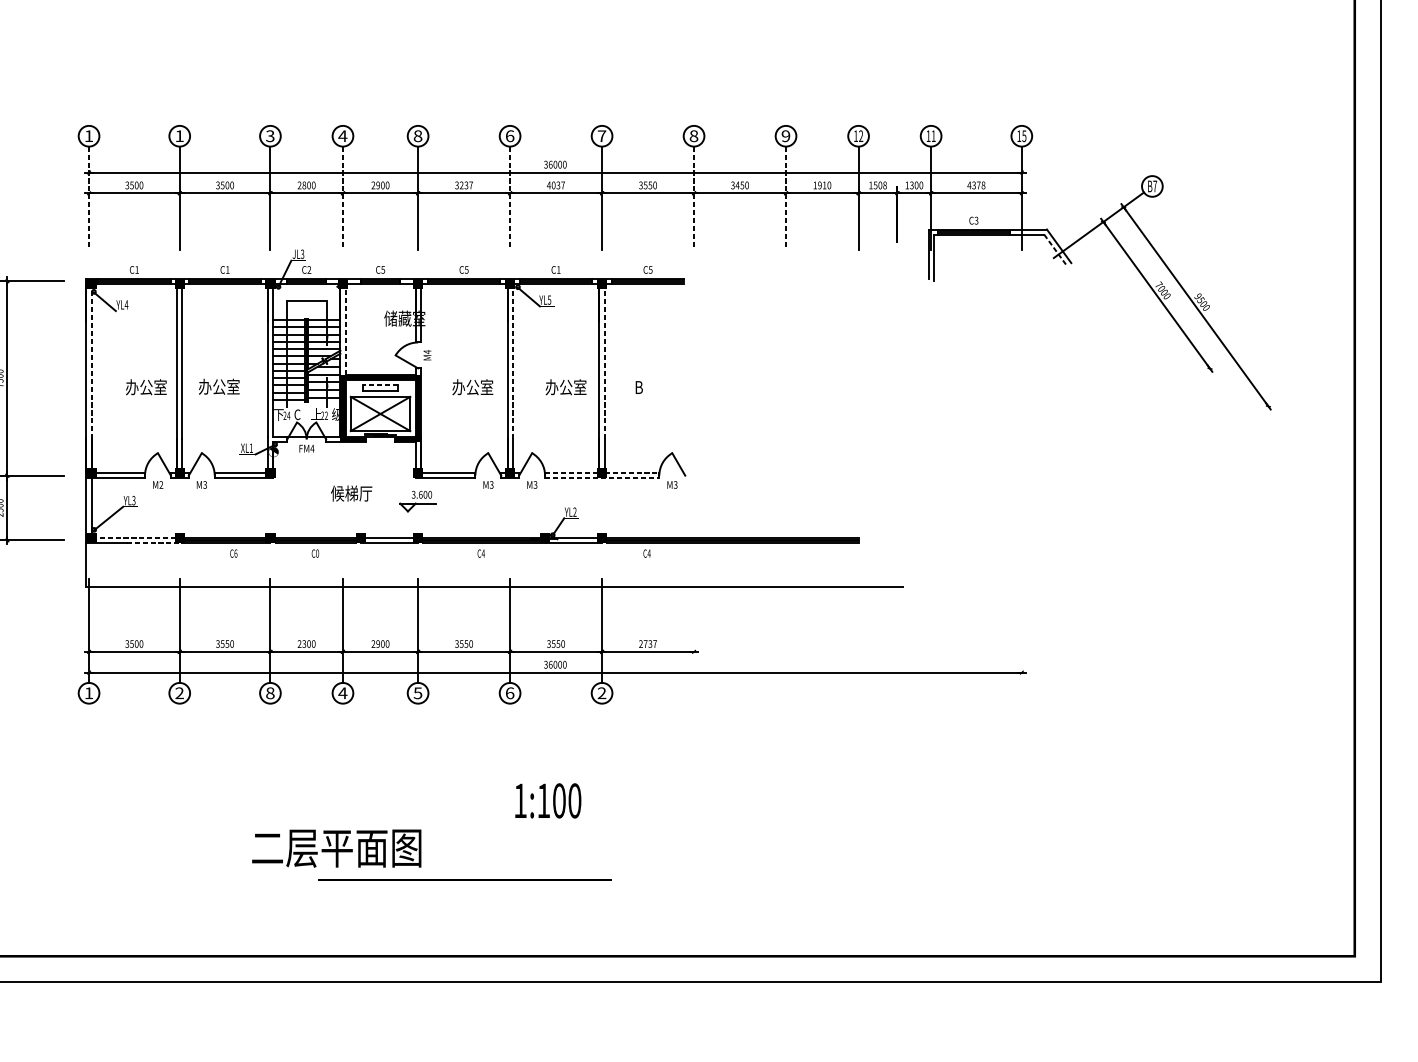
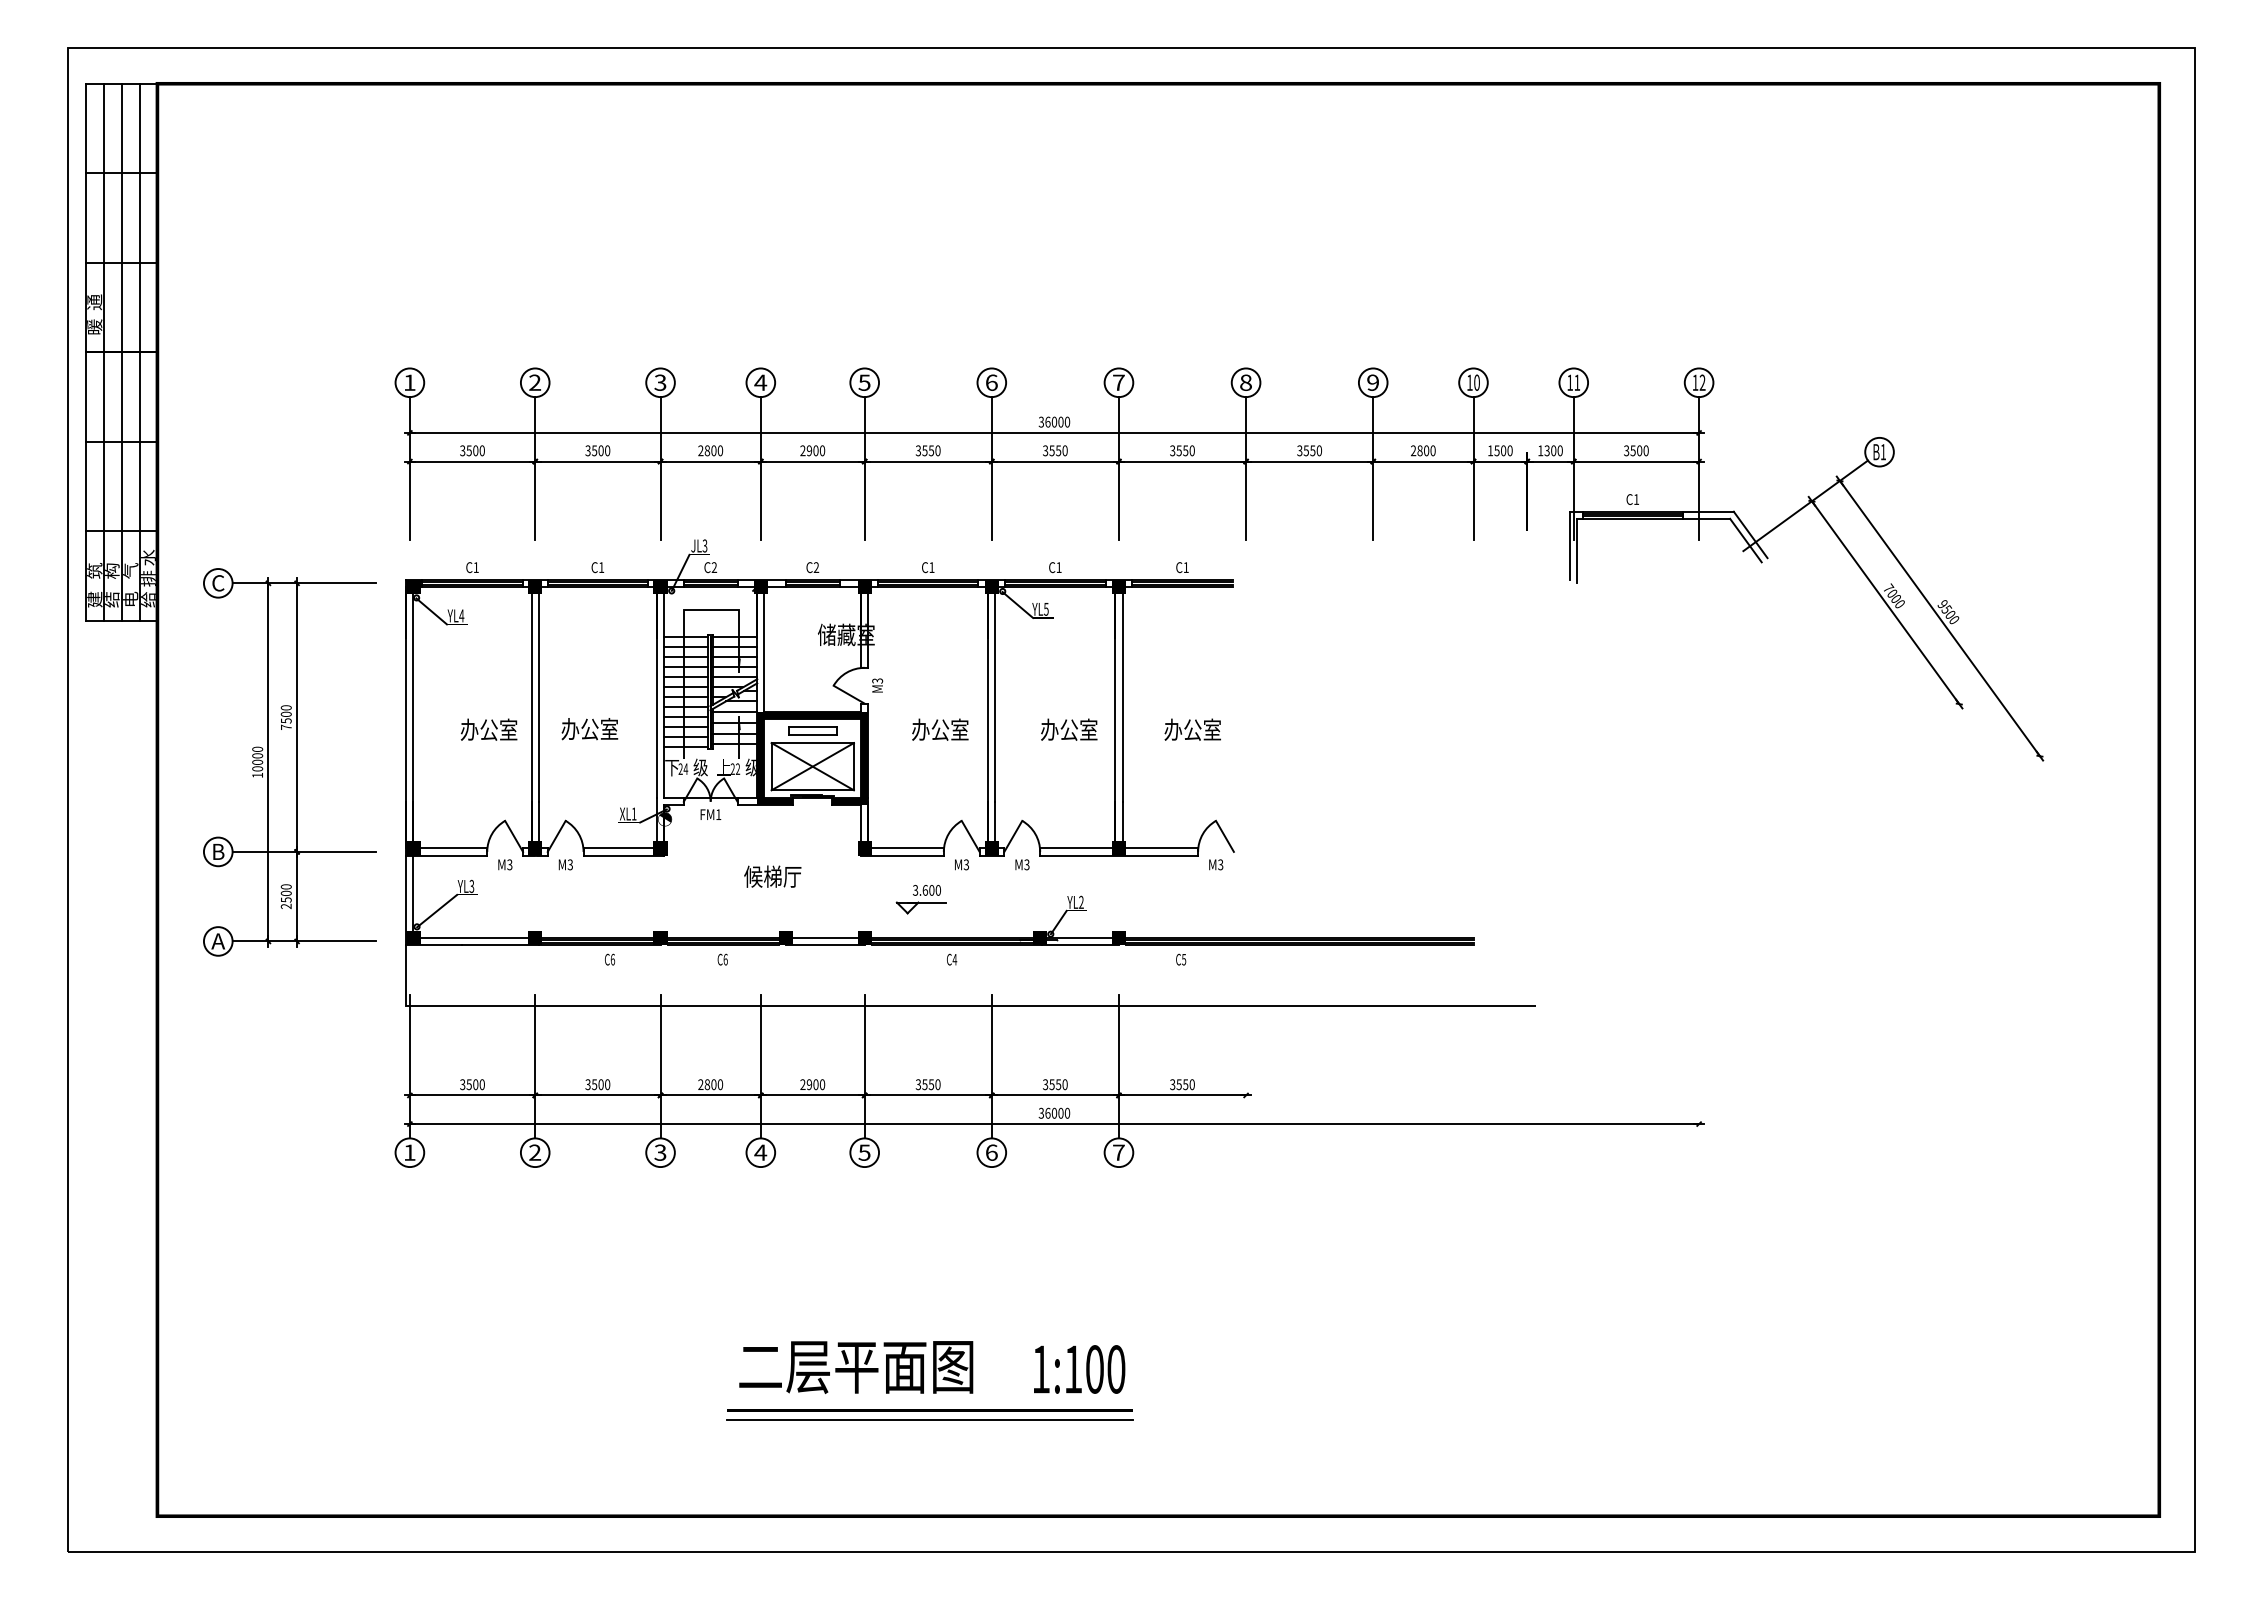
text: (179, 136) -> (535, 382), 1 -> 2
text: (417, 136) -> (864, 382), 8 -> 5
text: (860, 136) -> (1476, 382), 12 -> 10
text: (1024, 136) -> (1702, 382), 15 -> 12
text: (466, 185) -> (931, 450), 3237 -> 3550
text: (555, 185) -> (1054, 450), 4037 -> 3550
text: (737, 185) -> (1306, 450), 3450 -> 3550
text: (820, 185) -> (1420, 450), 1910 -> 2800
text: (884, 185) -> (1509, 450), 1508 -> 1500
text: (975, 185) -> (1635, 450), 4378 -> 3500
text: (1155, 186) -> (1883, 452), B7 -> B1
line: (88, 198) -> (409, 468), dashed -> solid
line: (342, 198) -> (760, 468), dashed -> solid
line: (509, 198) -> (991, 468), dashed -> solid
line: (694, 198) -> (1246, 468), dashed -> solid
line: (786, 198) -> (1373, 468), dashed -> solid
text: (976, 220) -> (1636, 499), C3 -> C1
line: (1055, 250) -> (1745, 540), dashed -> solid
text: (383, 269) -> (816, 567), C5 -> C2
text: (466, 269) -> (931, 567), C5 -> C1
text: (650, 269) -> (1185, 567), C5 -> C1
line: (345, 329) -> (764, 649), dashed -> solid
text: (427, 351) -> (877, 680), M4 -> M3
line: (91, 361) -> (413, 693), dashed -> solid
line: (512, 361) -> (995, 693), dashed -> solid
line: (604, 361) -> (1122, 693), dashed -> solid
line: (380, 385) -> (812, 727), dashed -> solid
text: (655, 387) -> (1192, 729), B -> 办公室
text: (299, 414) -> (700, 767), C -> 级
text: (312, 448) -> (718, 814), FM4 -> FM1
line: (572, 473) -> (1077, 848), dashed -> solid
line: (632, 473) -> (1160, 848), dashed -> solid
line: (602, 478) -> (1119, 855), dashed -> solid
text: (161, 485) -> (509, 865), M2 -> M3
part: (417, 501) -> (920, 899), moved
line: (137, 537) -> (476, 937), dashed -> solid
line: (154, 543) -> (500, 945), dashed -> solid
text: (317, 553) -> (725, 959), C0 -> C6
text: (648, 553) -> (1183, 959), C4 -> C5
text: (226, 643) -> (600, 1084), 3550 -> 3500
text: (304, 643) -> (707, 1084), 2300 -> 2800
text: (648, 643) -> (1182, 1084), 2737 -> 3550
text: (270, 693) -> (660, 1152), 8 -> 3
text: (601, 693) -> (1118, 1152), 2 -> 7
text: (548, 800) -> (1079, 1369), moved
text: (336, 848) -> (856, 1367), moved
line: (465, 886) -> (929, 1419), added

